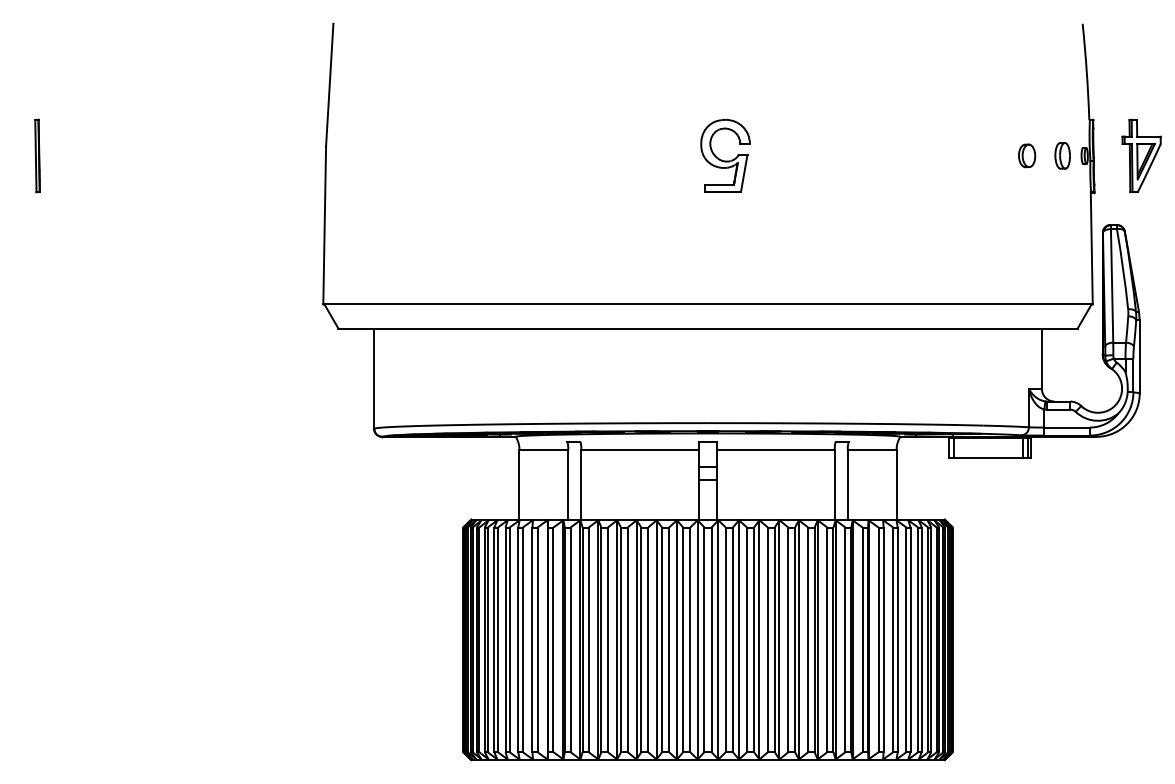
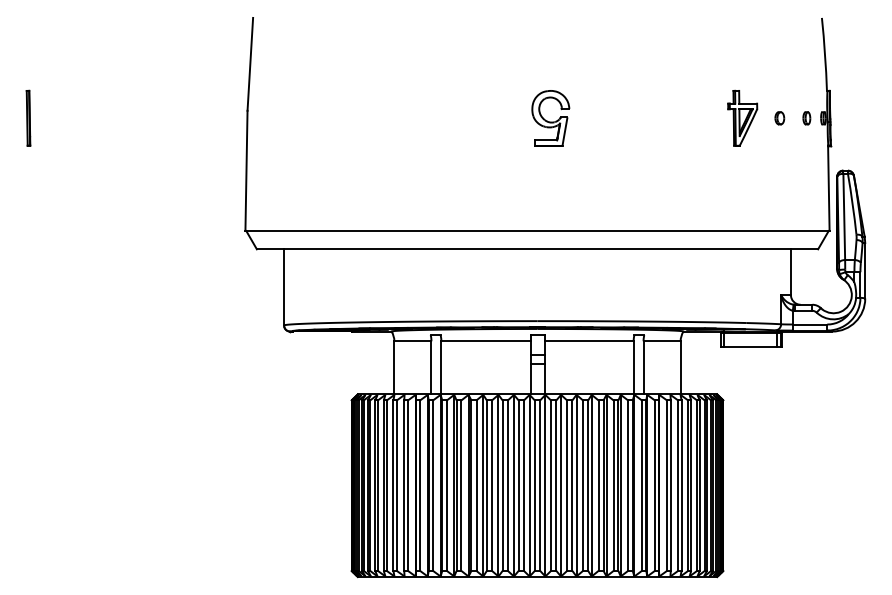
part: (1141, 154) -> (742, 117), moved
part: (1026, 156) -> (779, 118), size x0.71
part: (1062, 156) -> (806, 118), size x0.62

